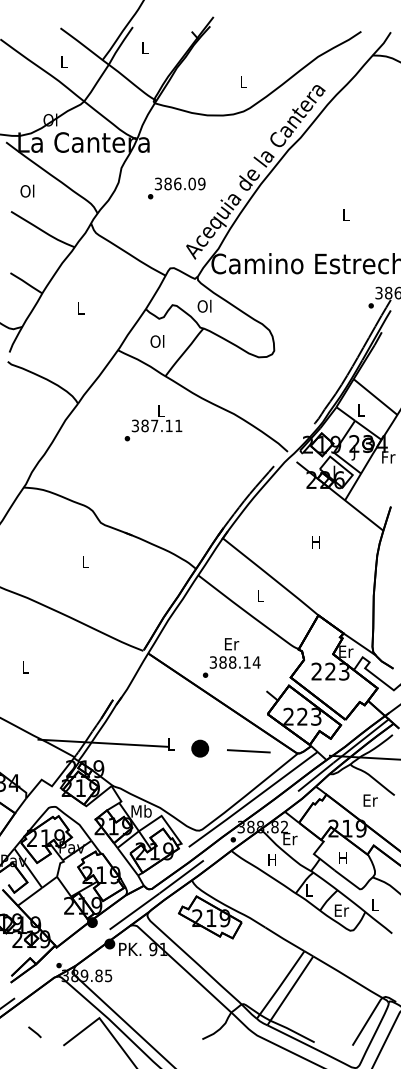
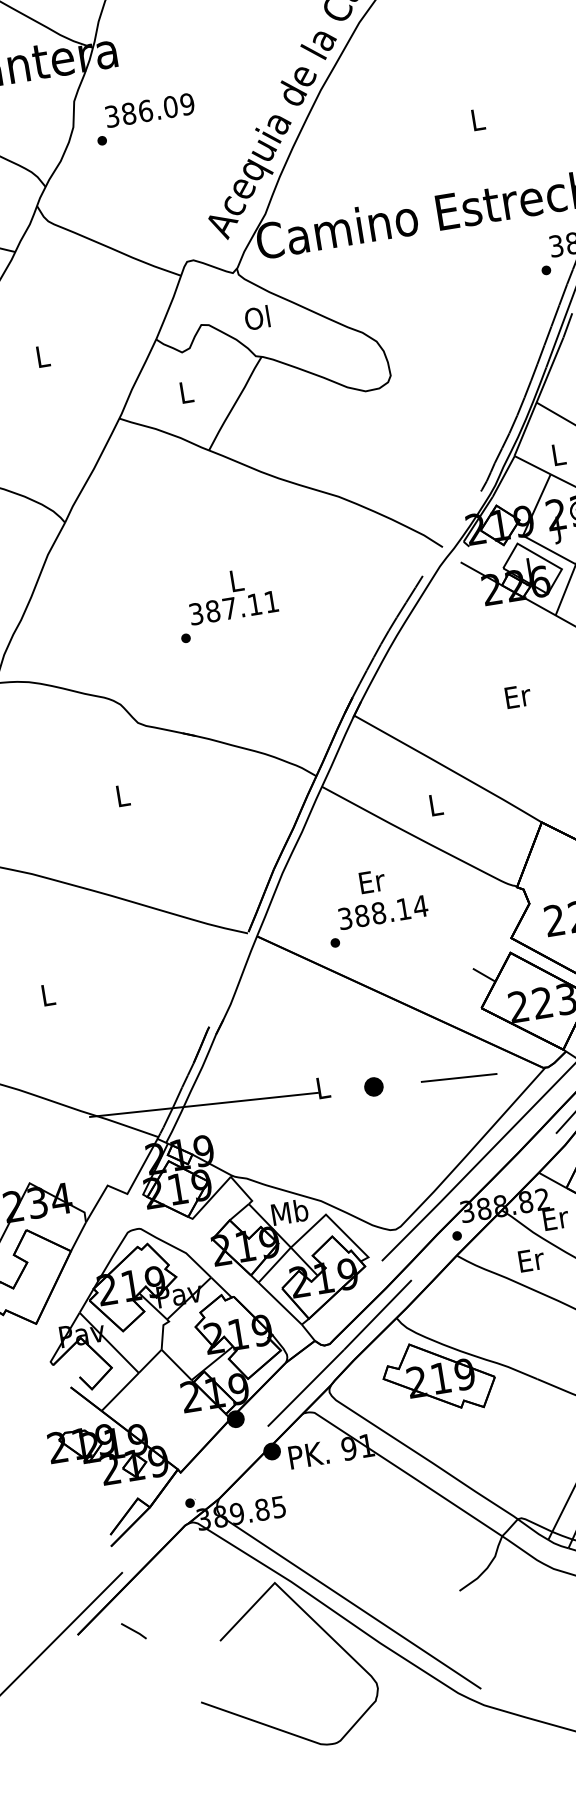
text: (176, 188) -> (144, 119), moved
text: (157, 341) -> (185, 392), Ol -> L
text: (153, 423) -> (226, 604), moved
text: (316, 542) -> (517, 696), H -> Er
text: (231, 657) -> (375, 904), moved
part: (199, 748) -> (372, 1086), size x0.62
text: (272, 860) -> (530, 1260), H -> Er
line: (34, 1032) -> (133, 1631), moved

